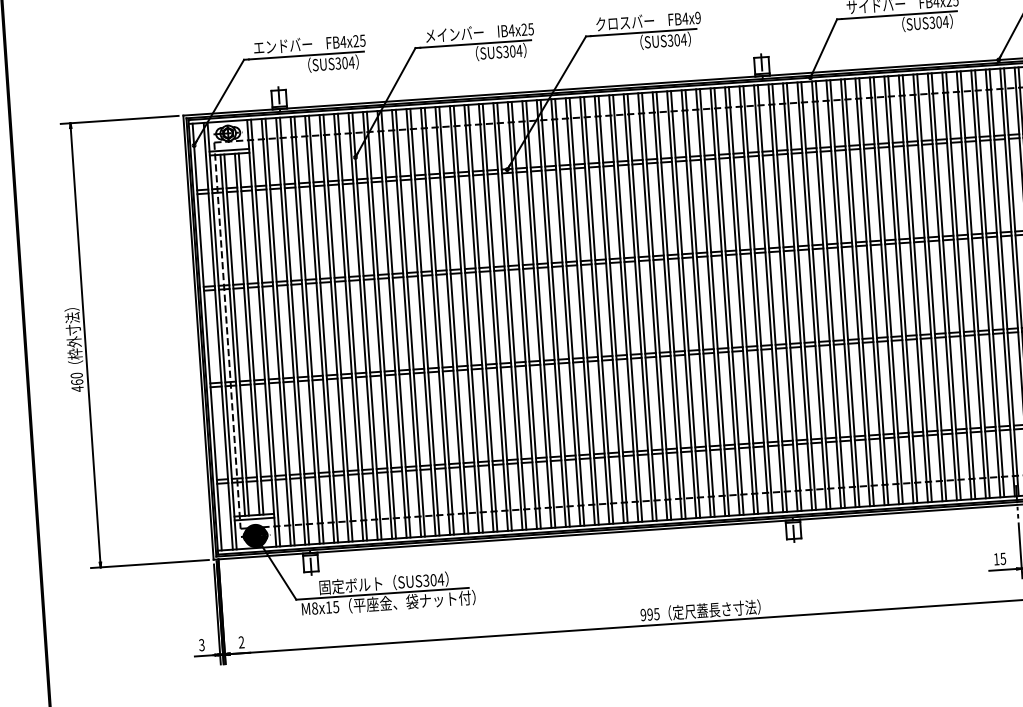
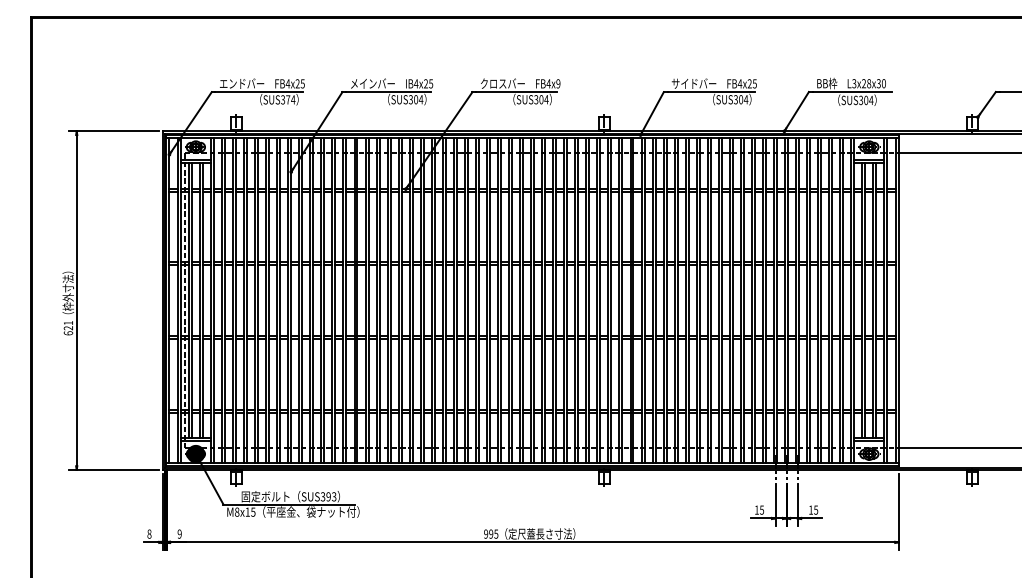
text: (345, 62) -> (288, 99), SUS304 -> SUS374
text: (77, 382) -> (68, 328), 460 -> 621
text: (437, 579) -> (331, 496), SUS304 -> SUS393
text: (241, 642) -> (179, 534), 2 -> 9
text: (201, 644) -> (149, 533), 3 -> 8

